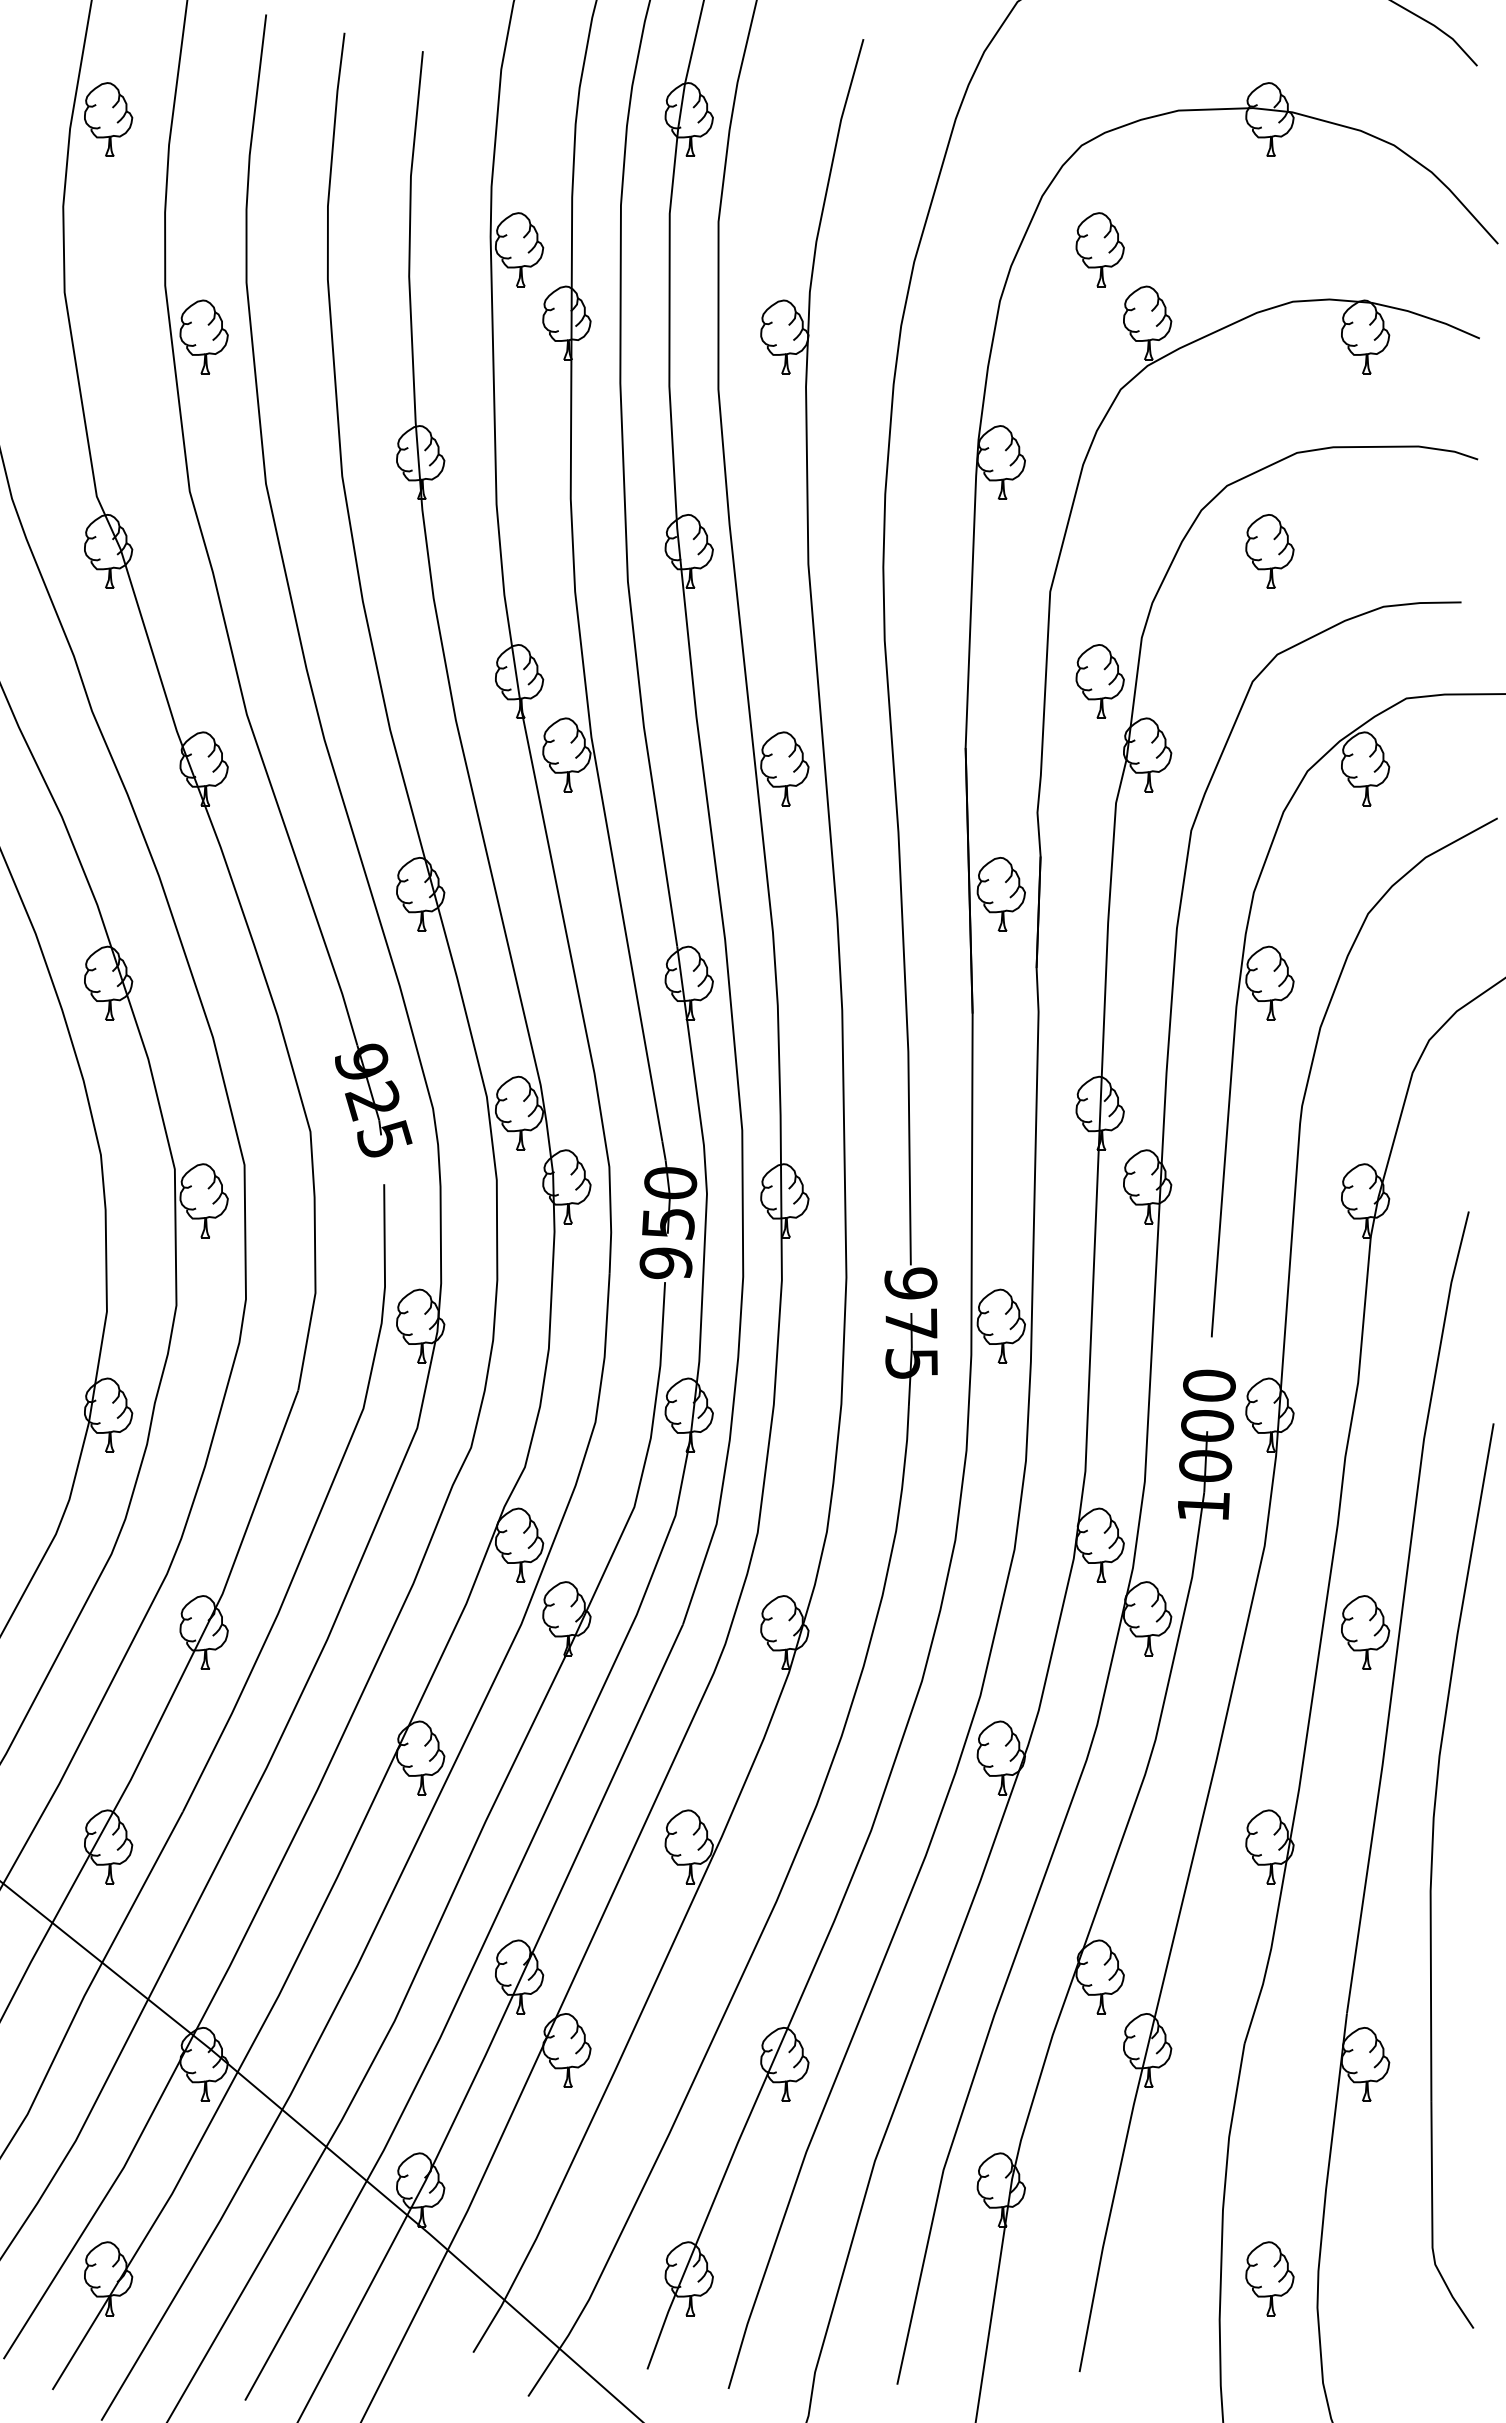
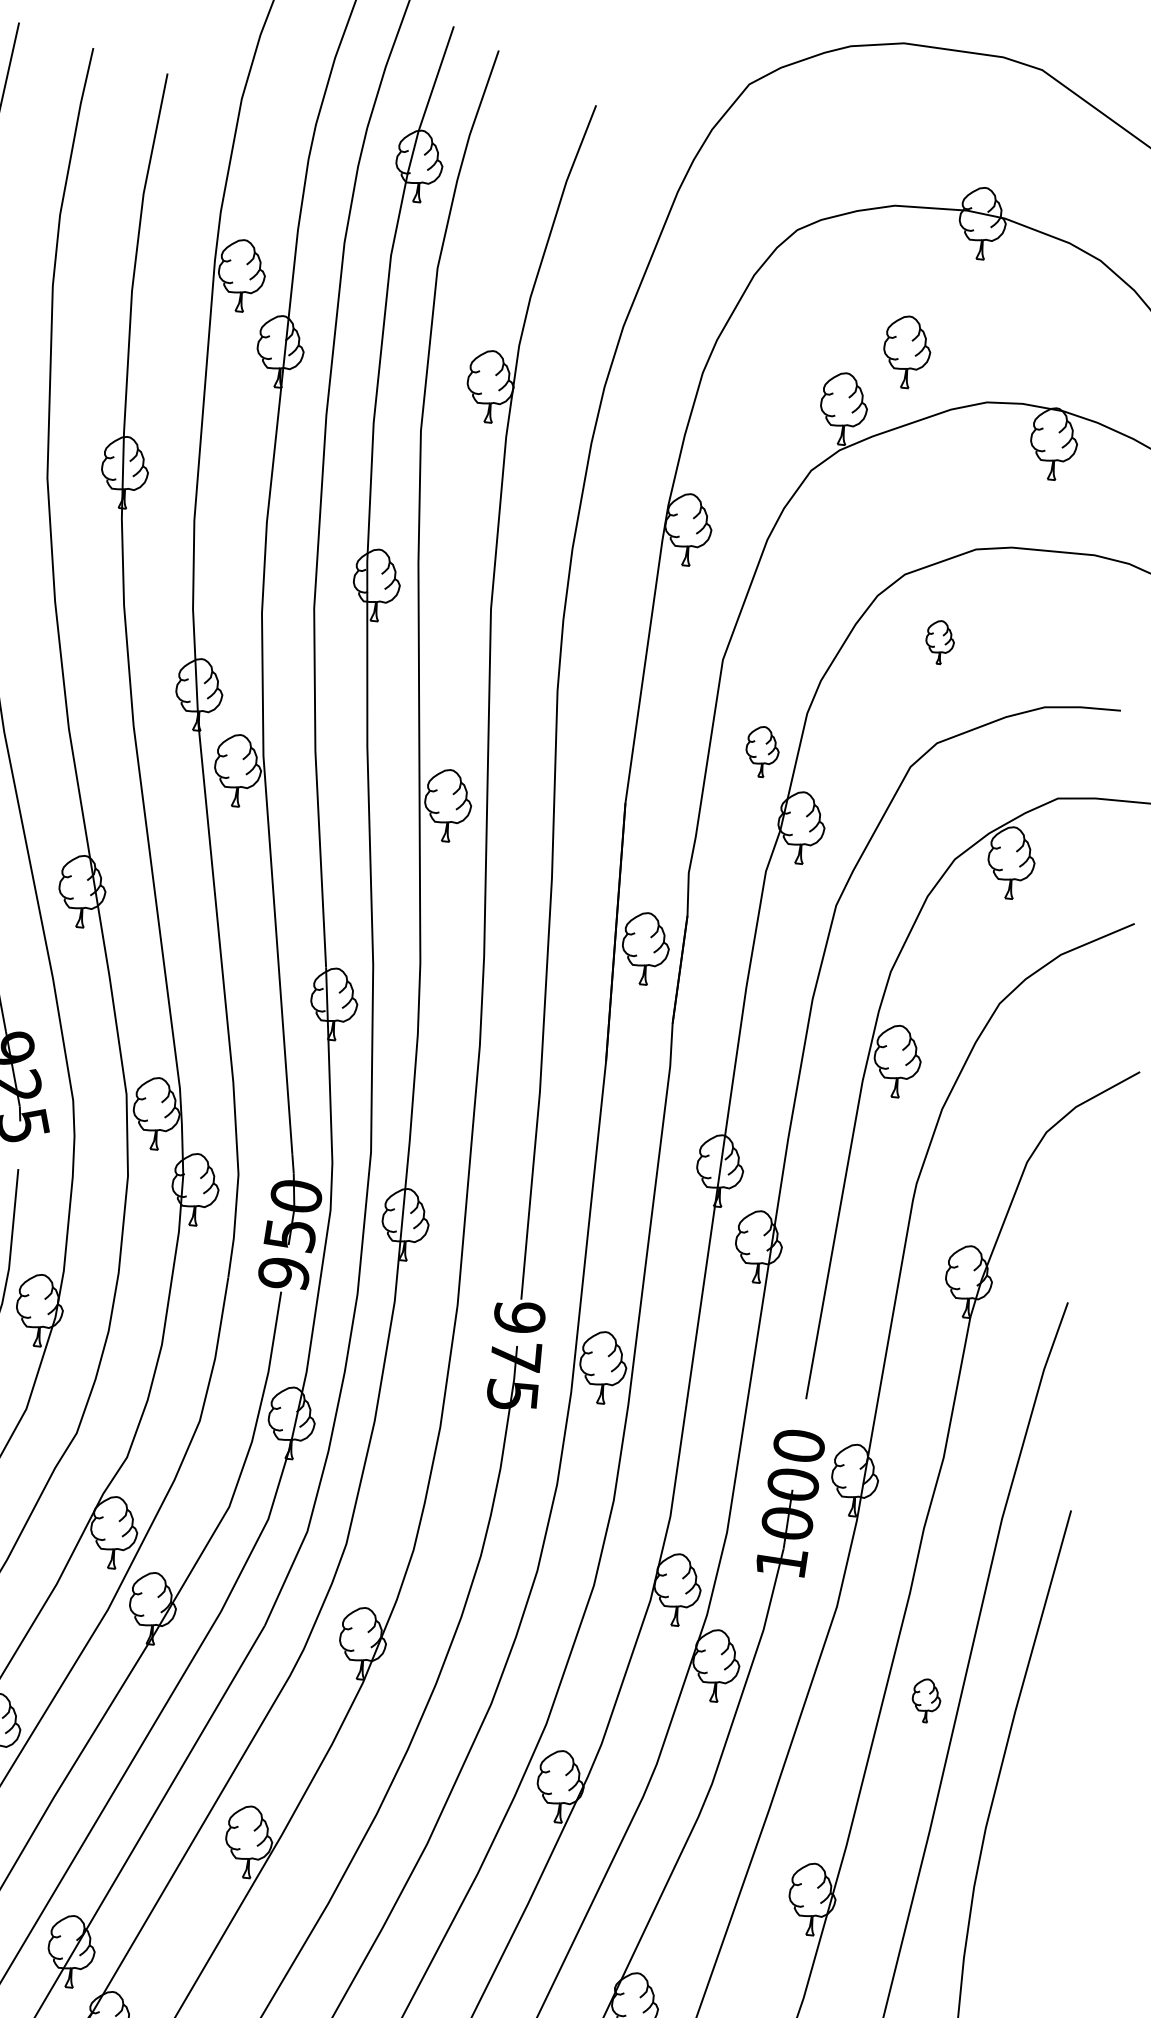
part: (1099, 249) -> (906, 351), moved
part: (1269, 551) -> (939, 642), size x0.6
part: (1099, 681) -> (761, 751), size x0.7
part: (1365, 1632) -> (926, 1700), size x0.6

